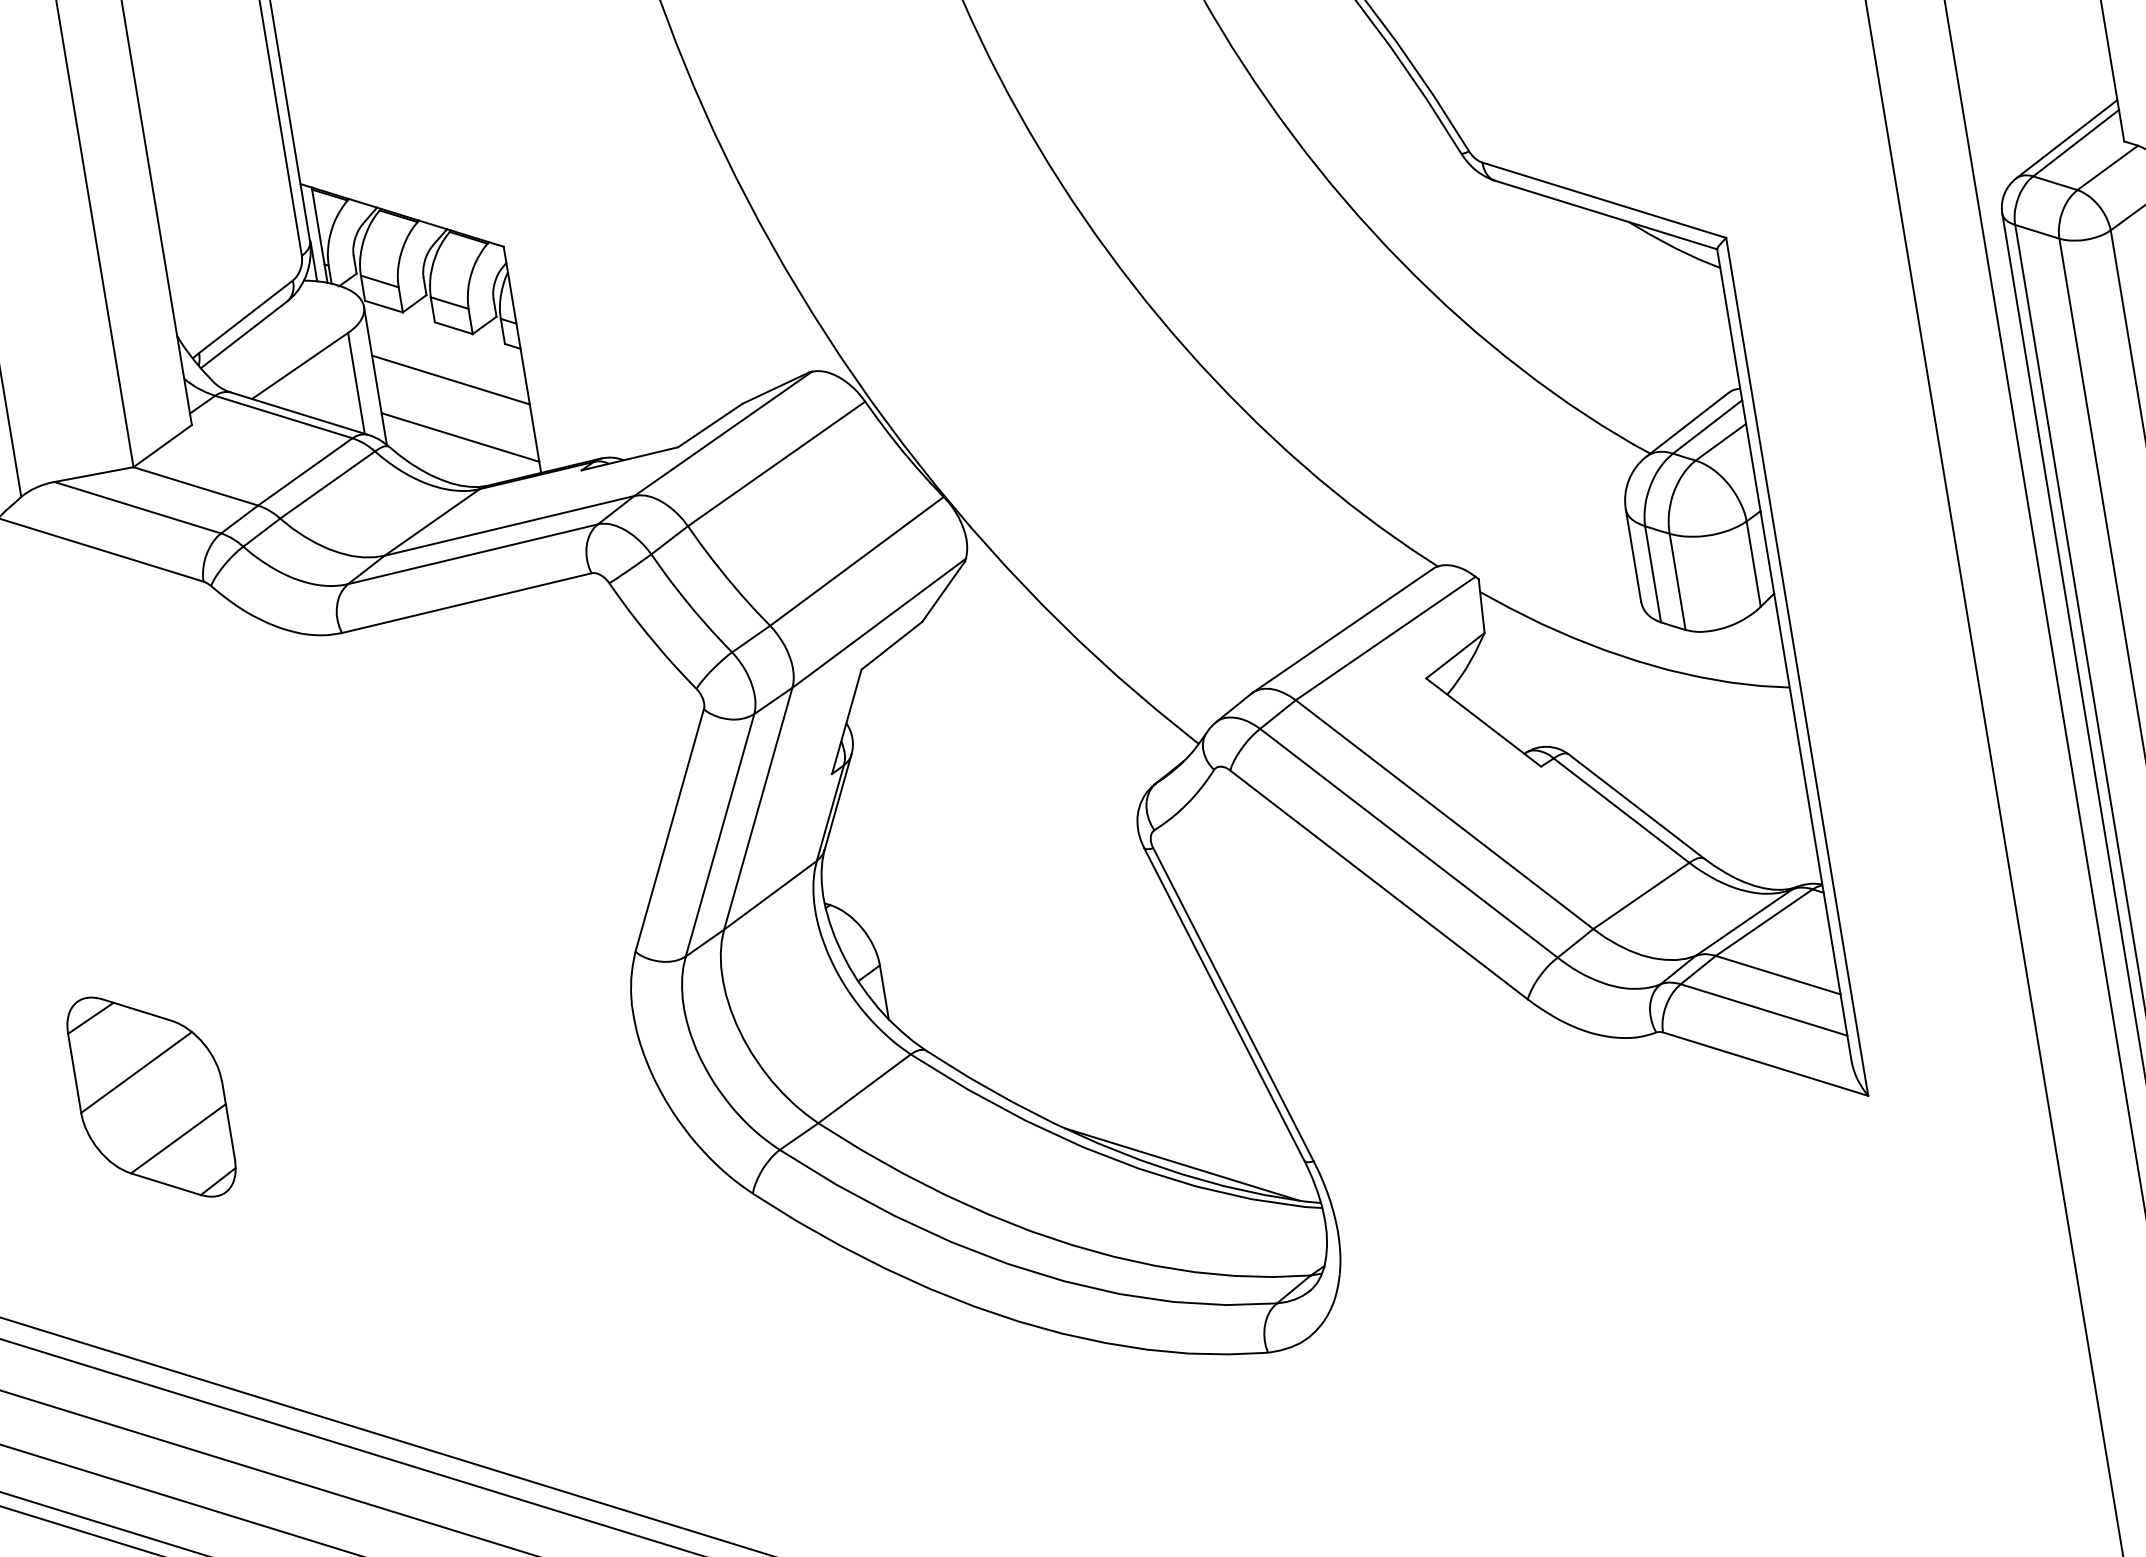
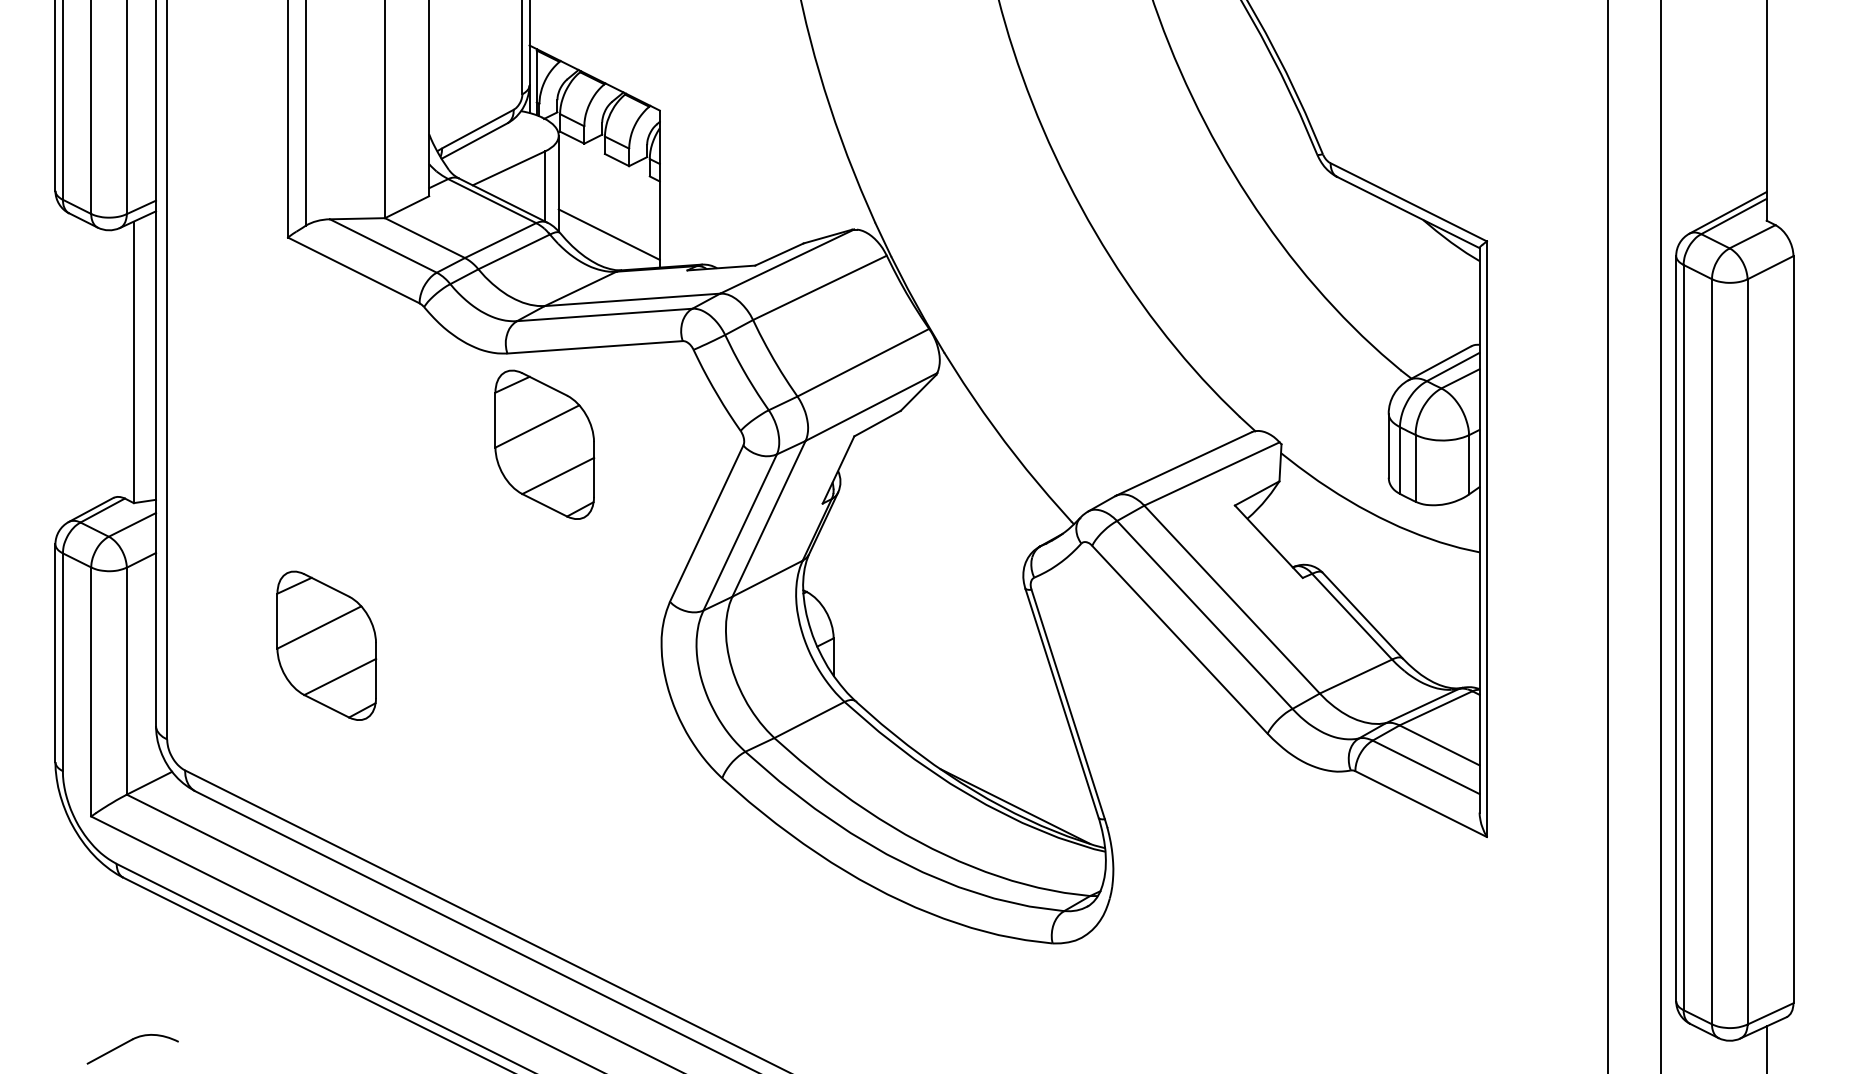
line: (449, 379) -> (608, 194), removed
part: (417, 755) -> (544, 444), added

